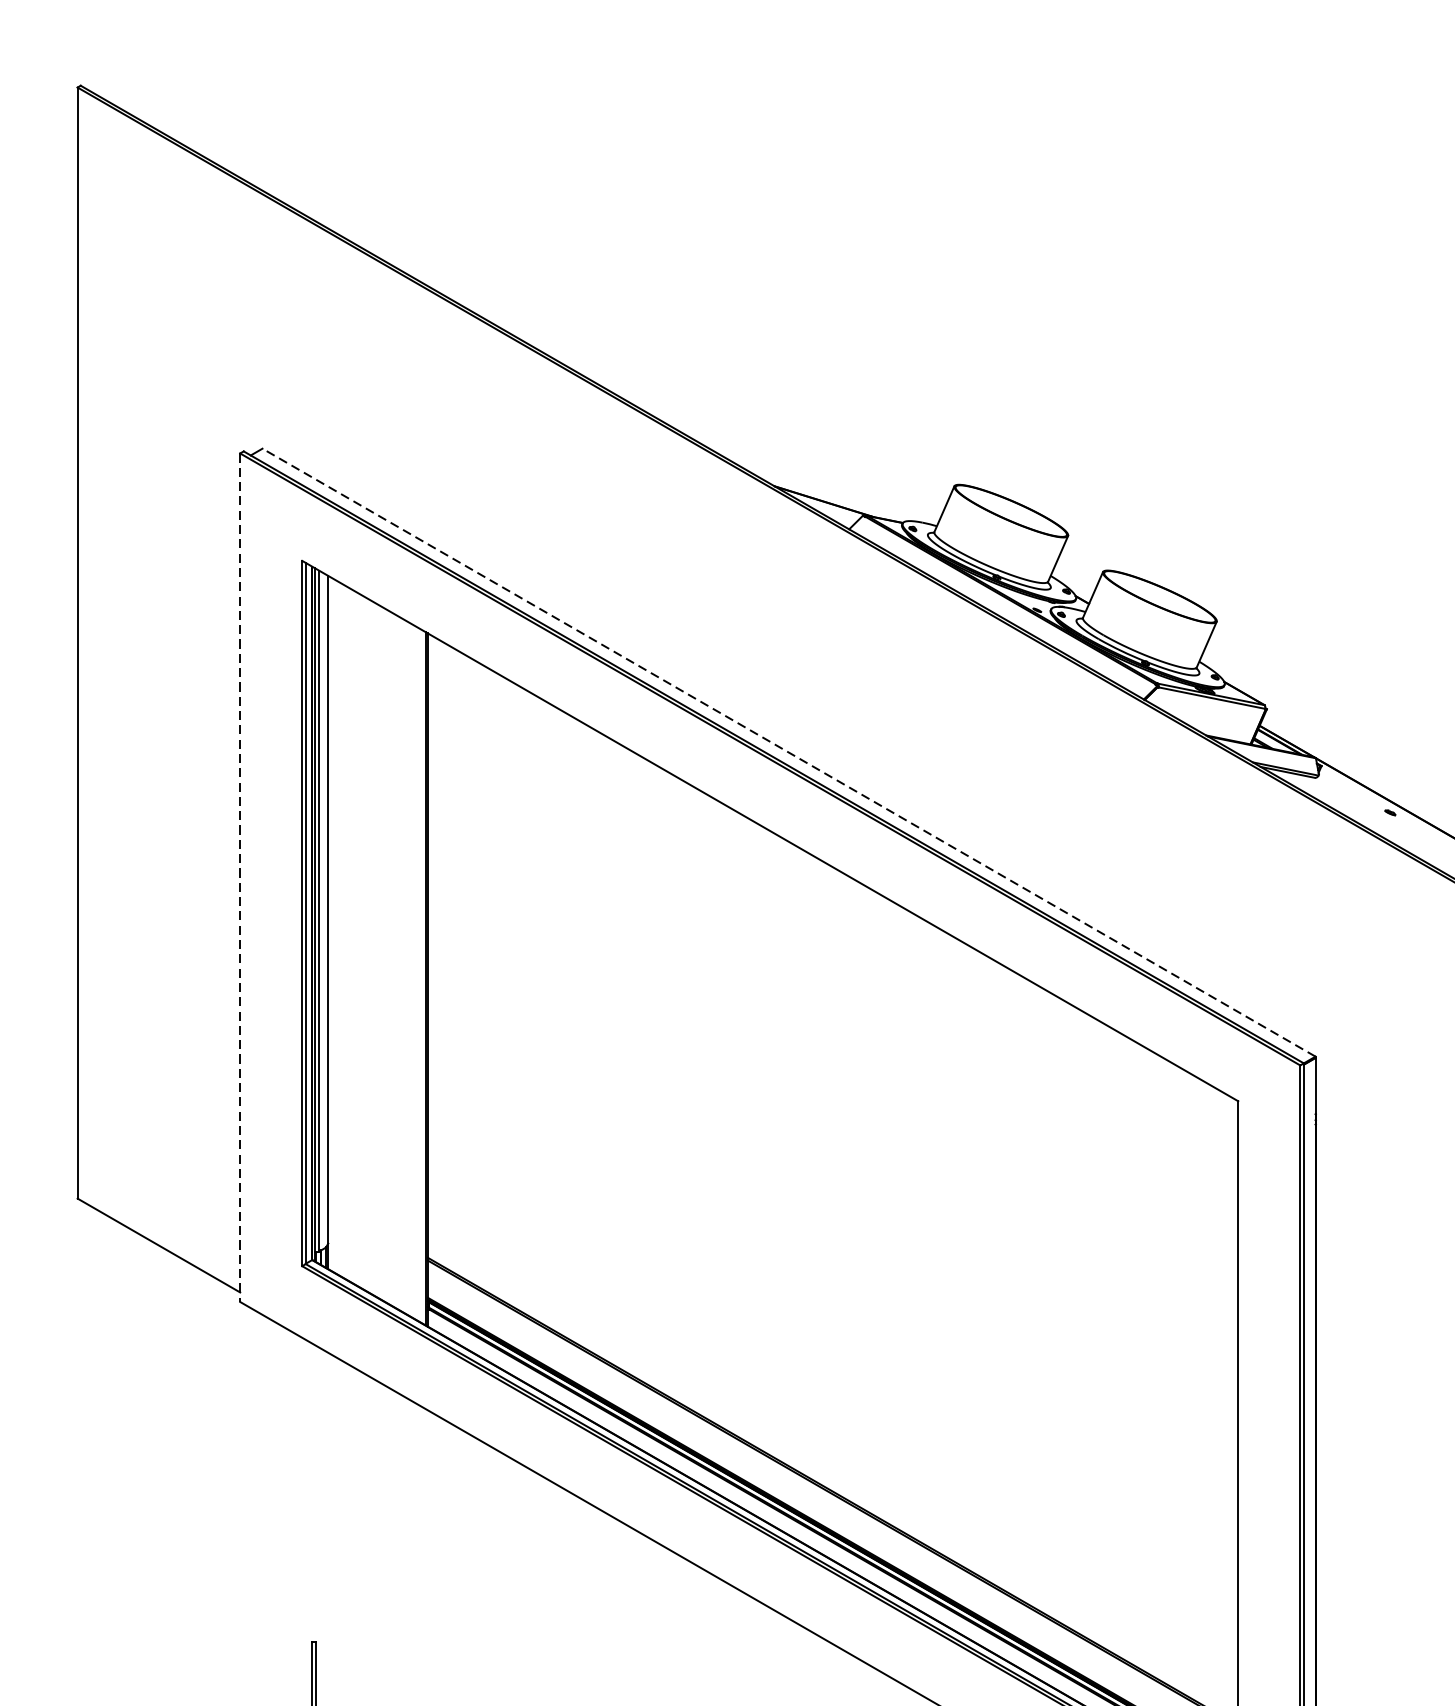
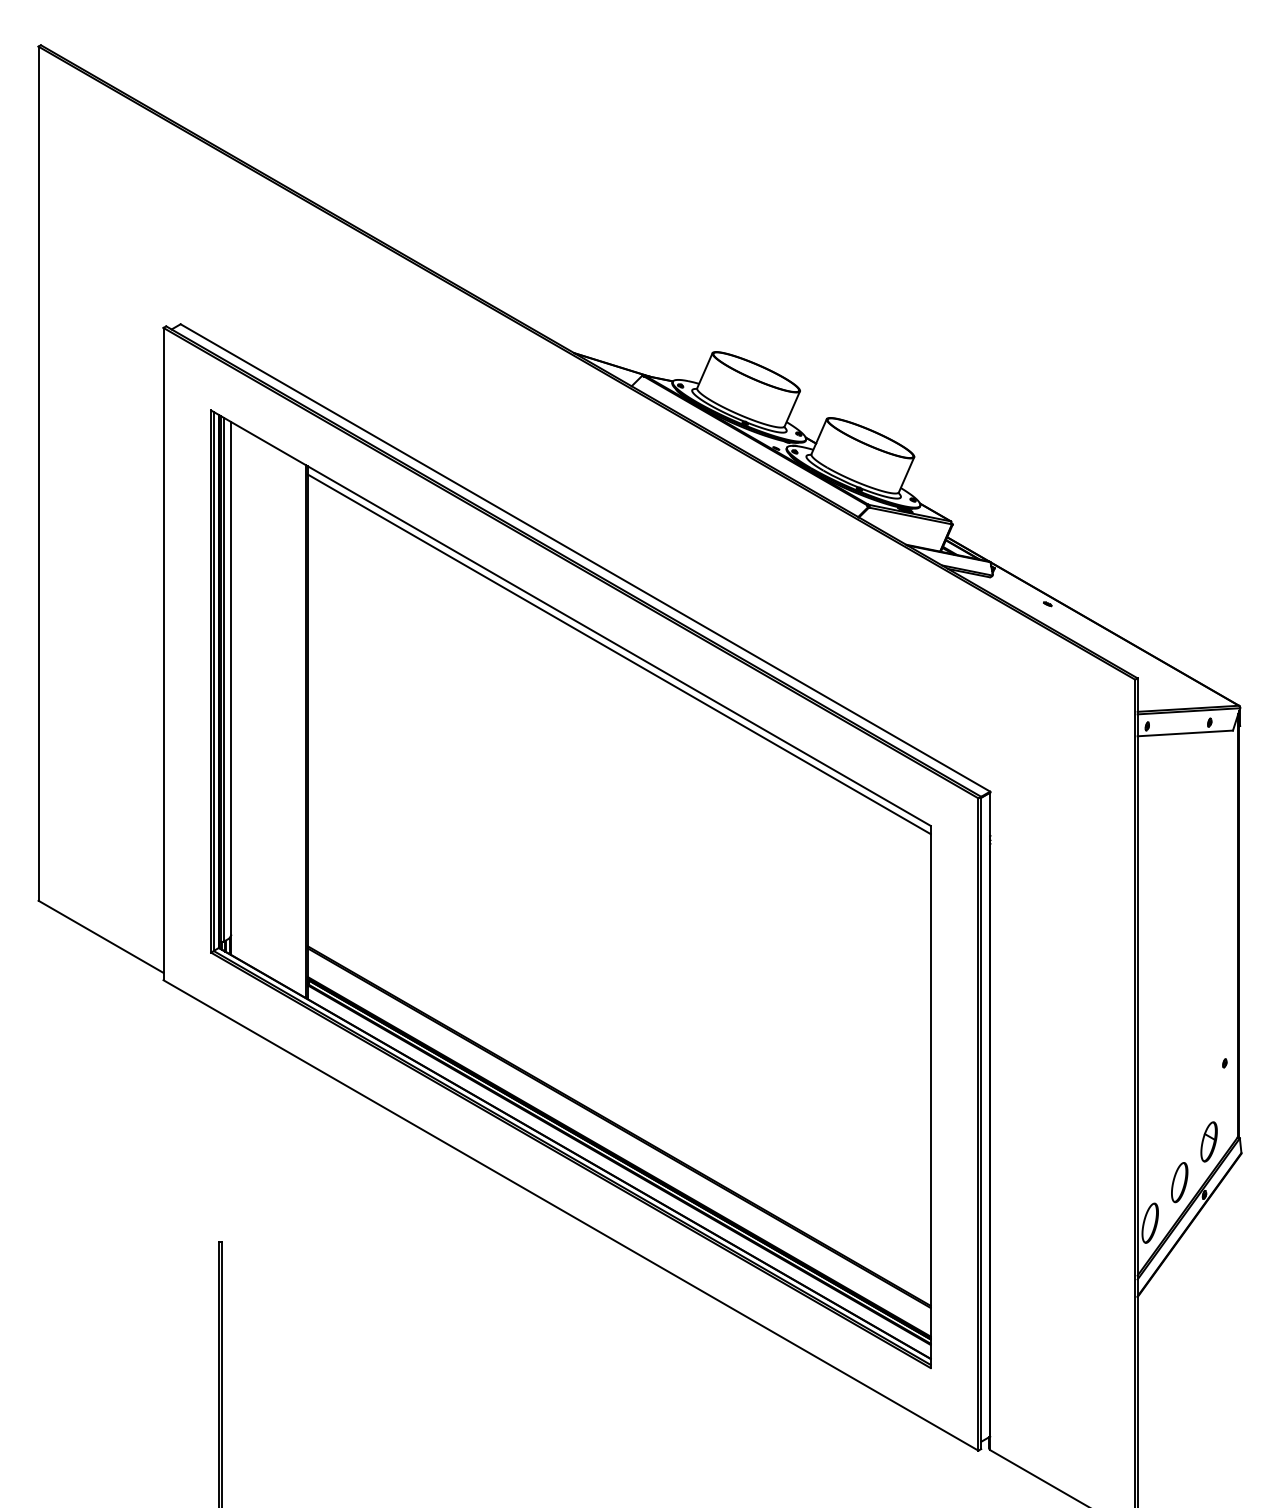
line: (787, 752) -> (584, 557), dashed -> solid
line: (240, 878) -> (163, 654), dashed -> solid
line: (832, 878) -> (618, 654), added

